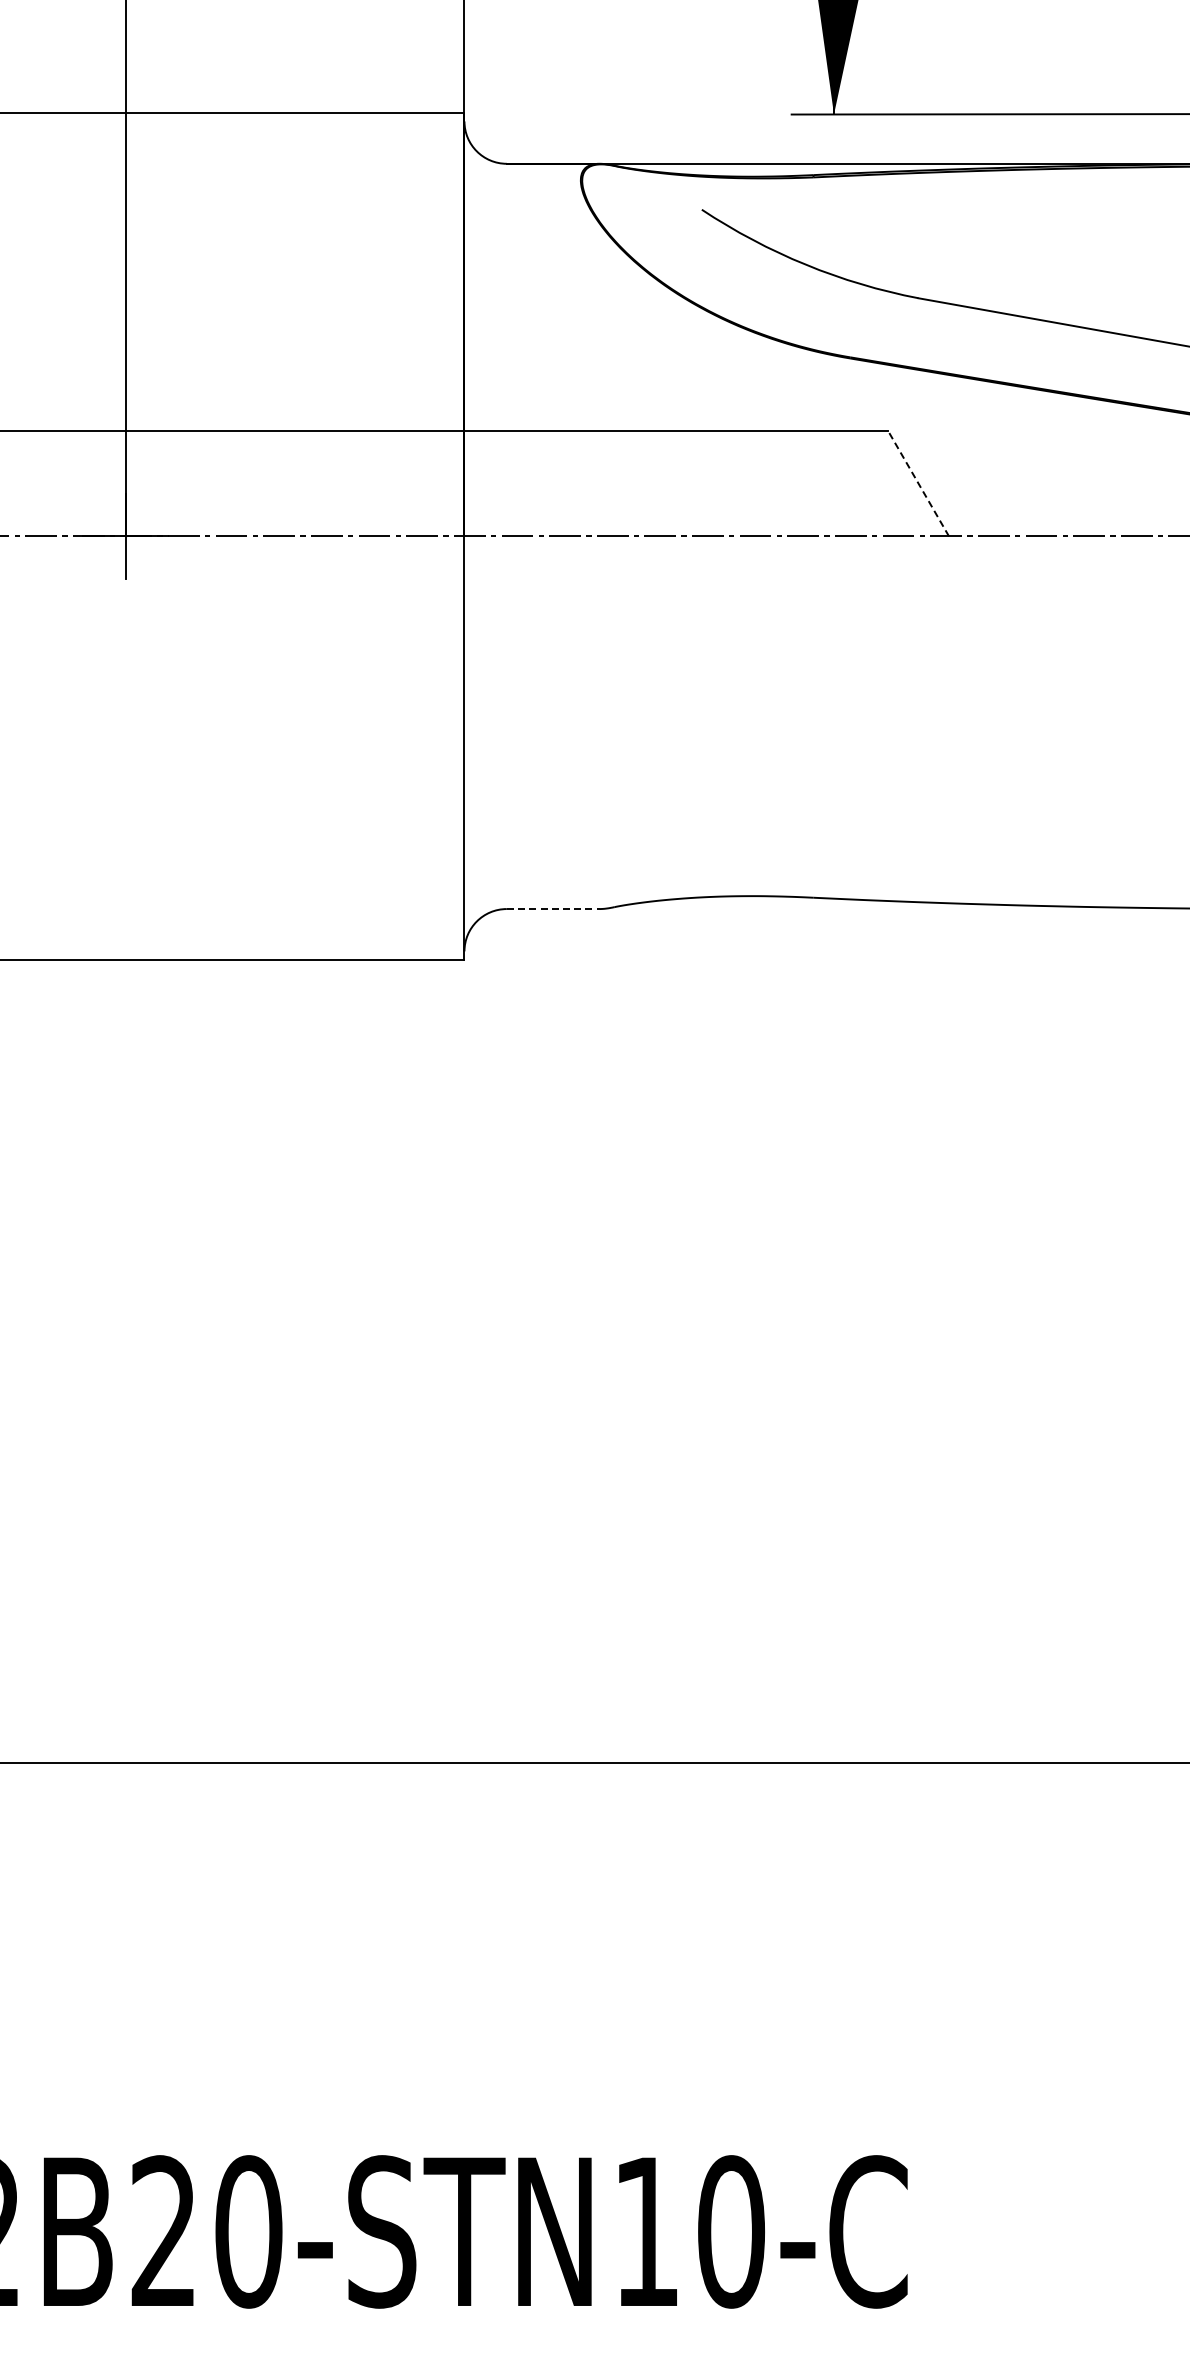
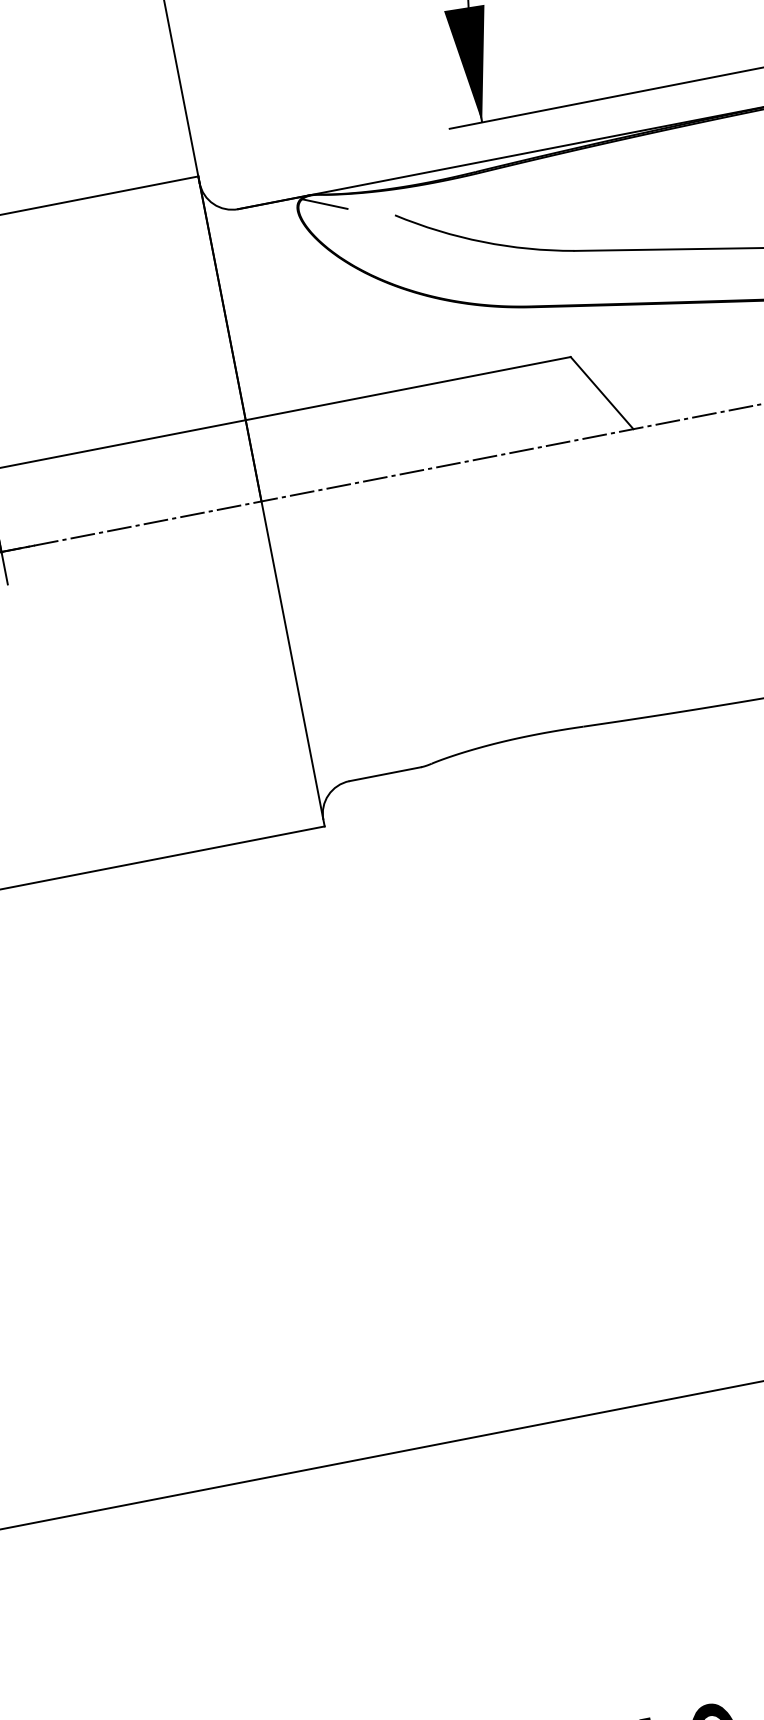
line: (616, 178) -> (324, 204), added
line: (918, 483) -> (602, 393), dashed -> solid
line: (553, 909) -> (385, 774), dashed -> solid

